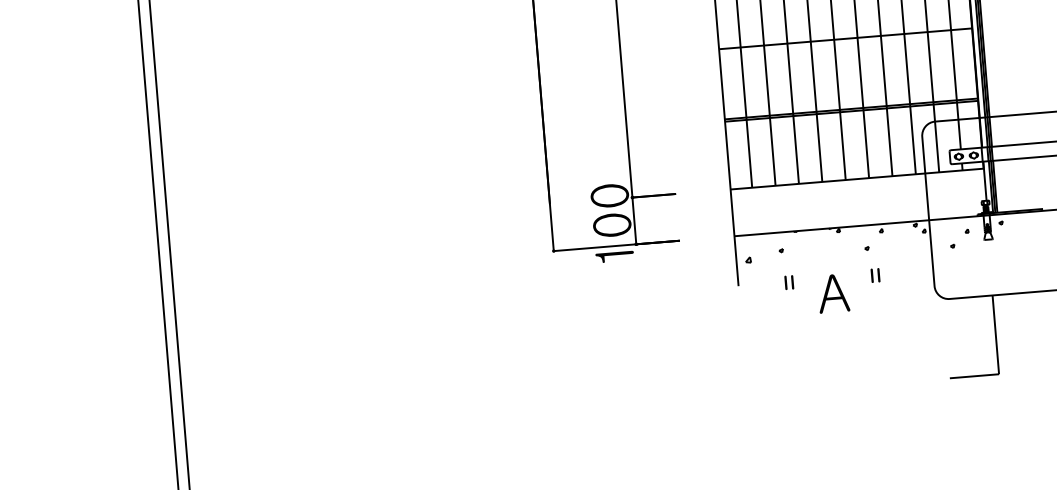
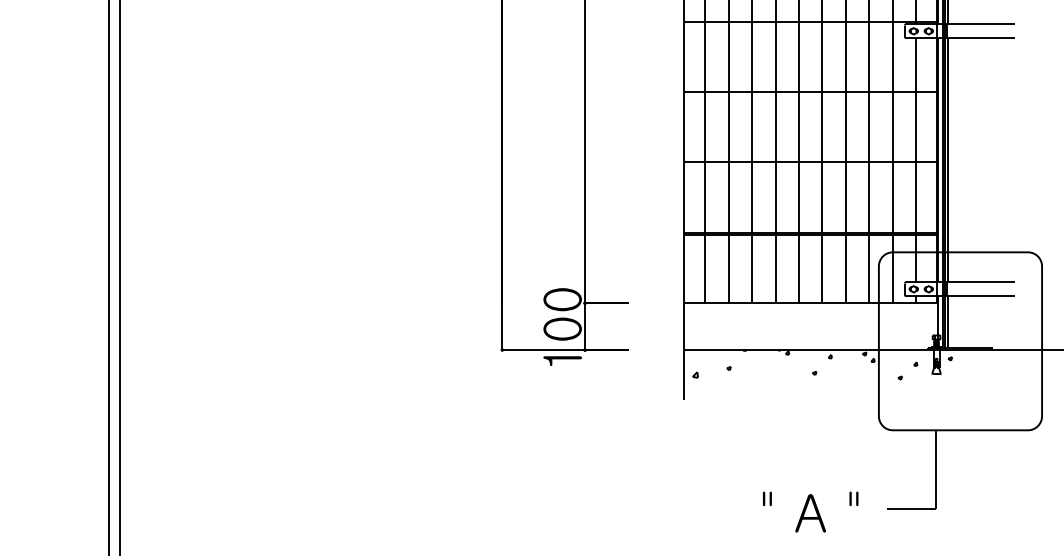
text: (833, 291) -> (810, 511), moved

